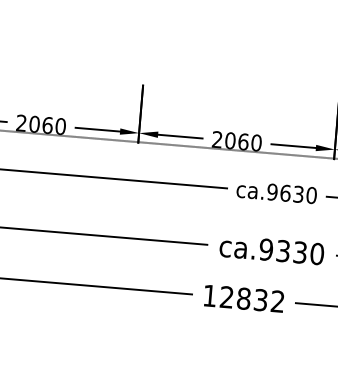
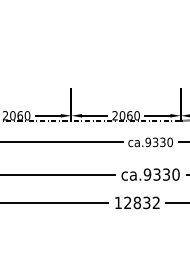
text: (285, 193) -> (155, 142), ca.9630 -> ca.9330

